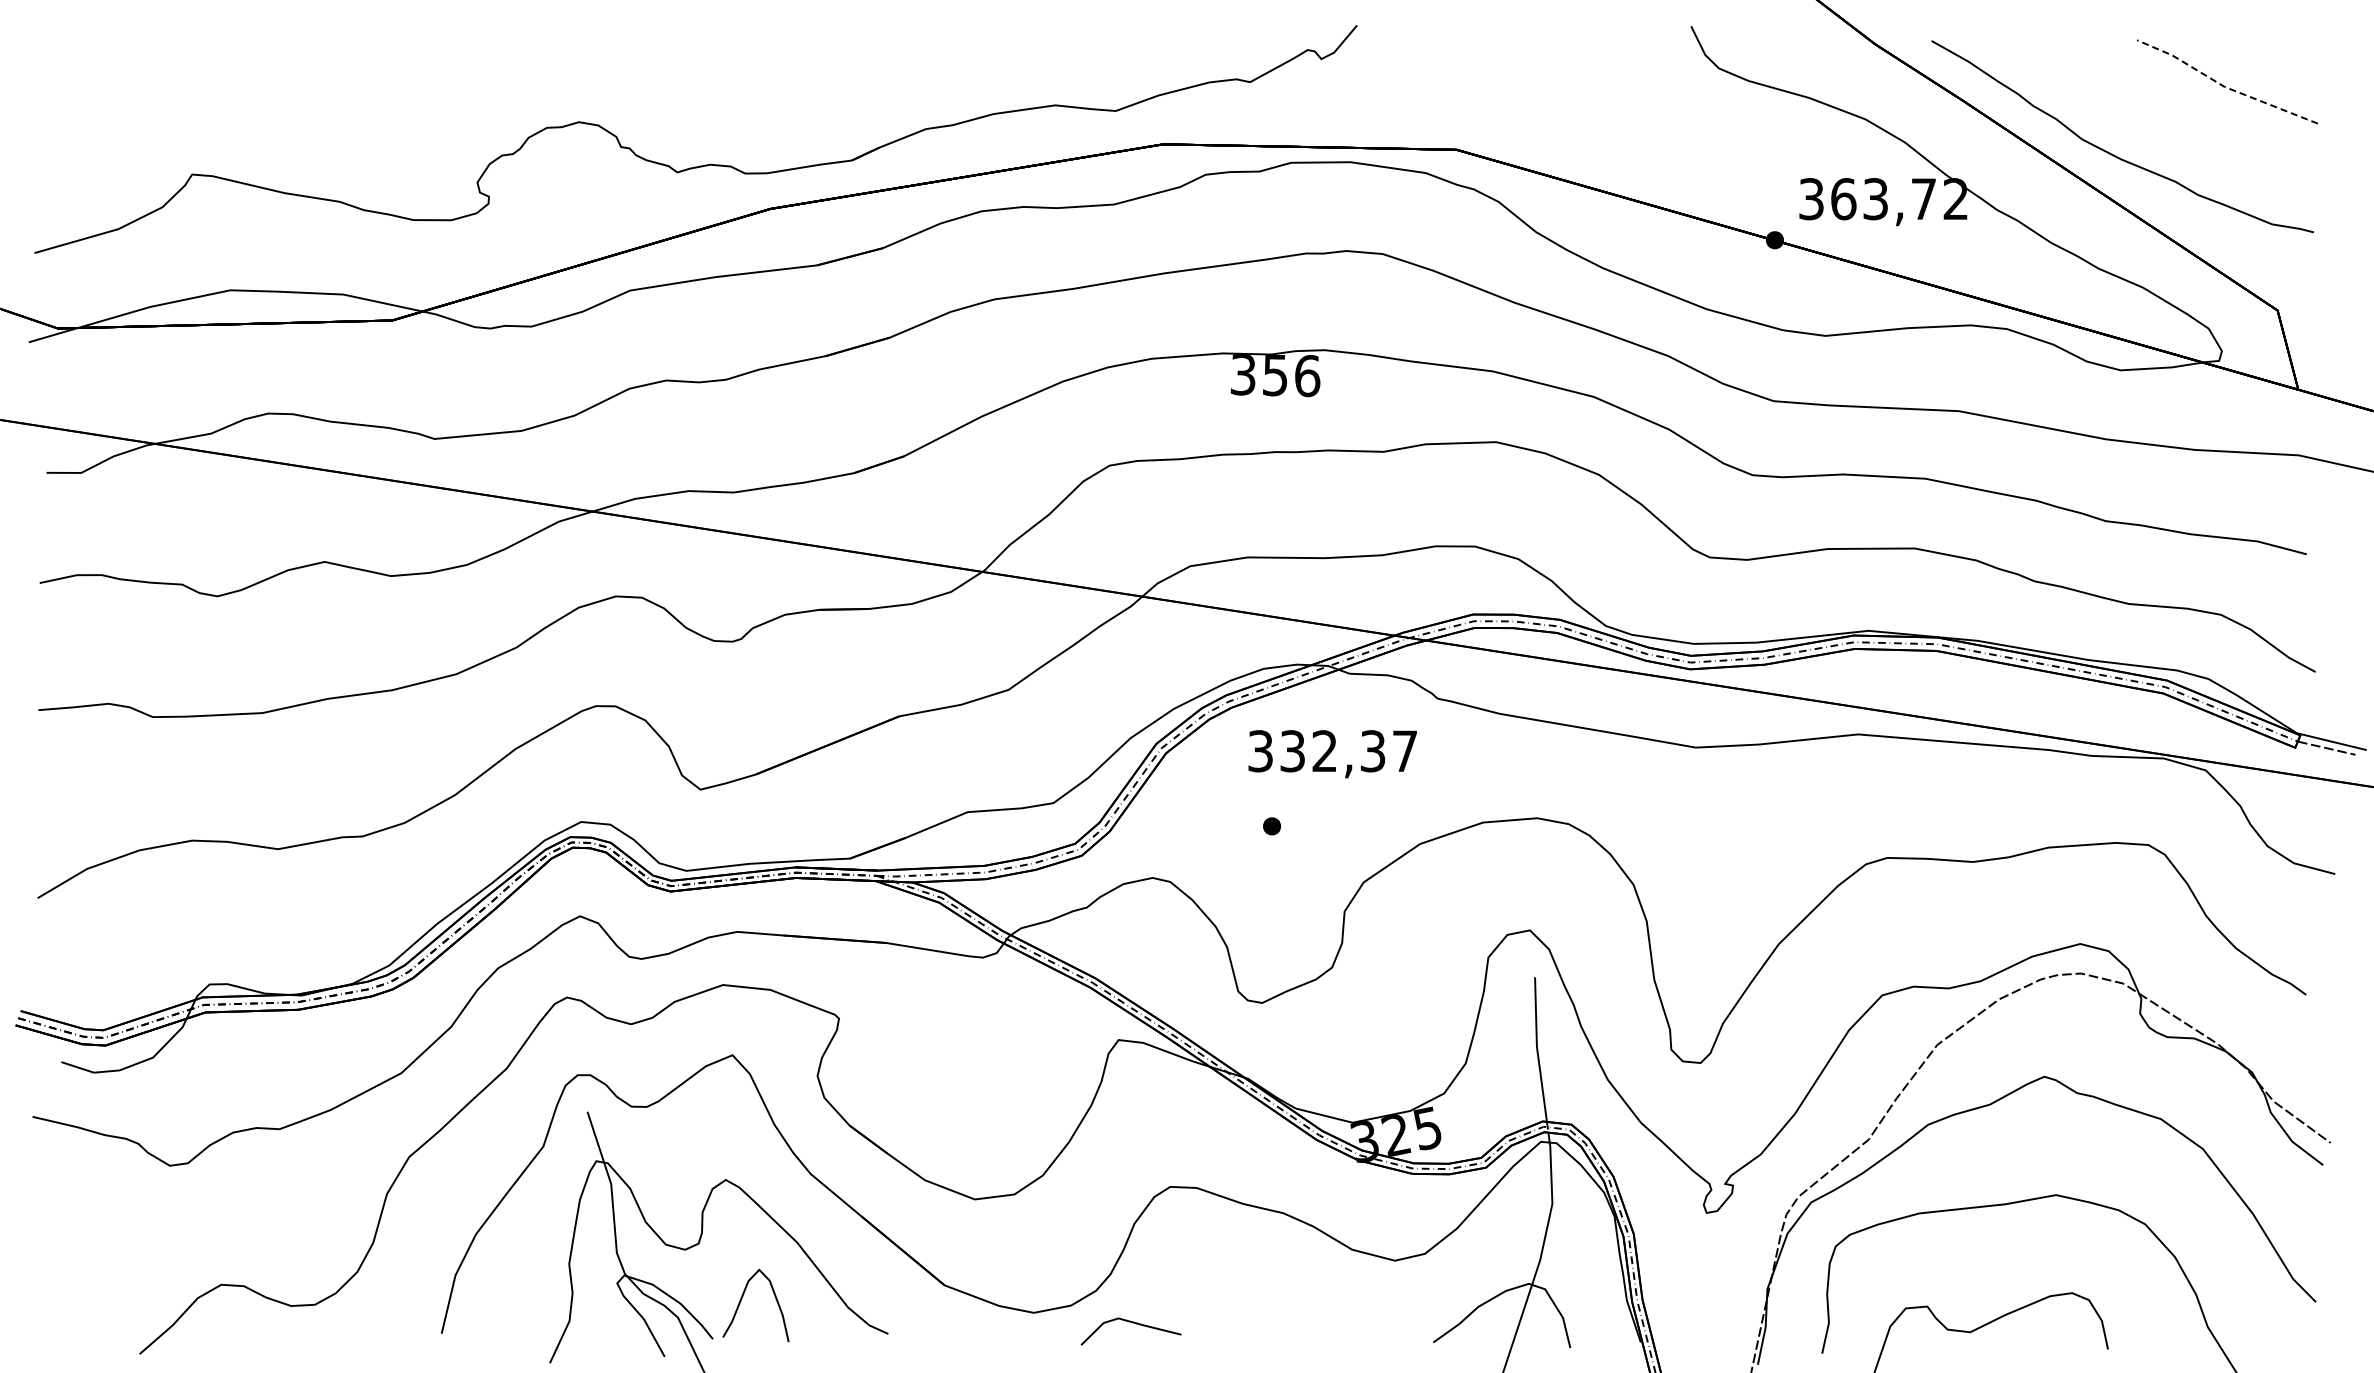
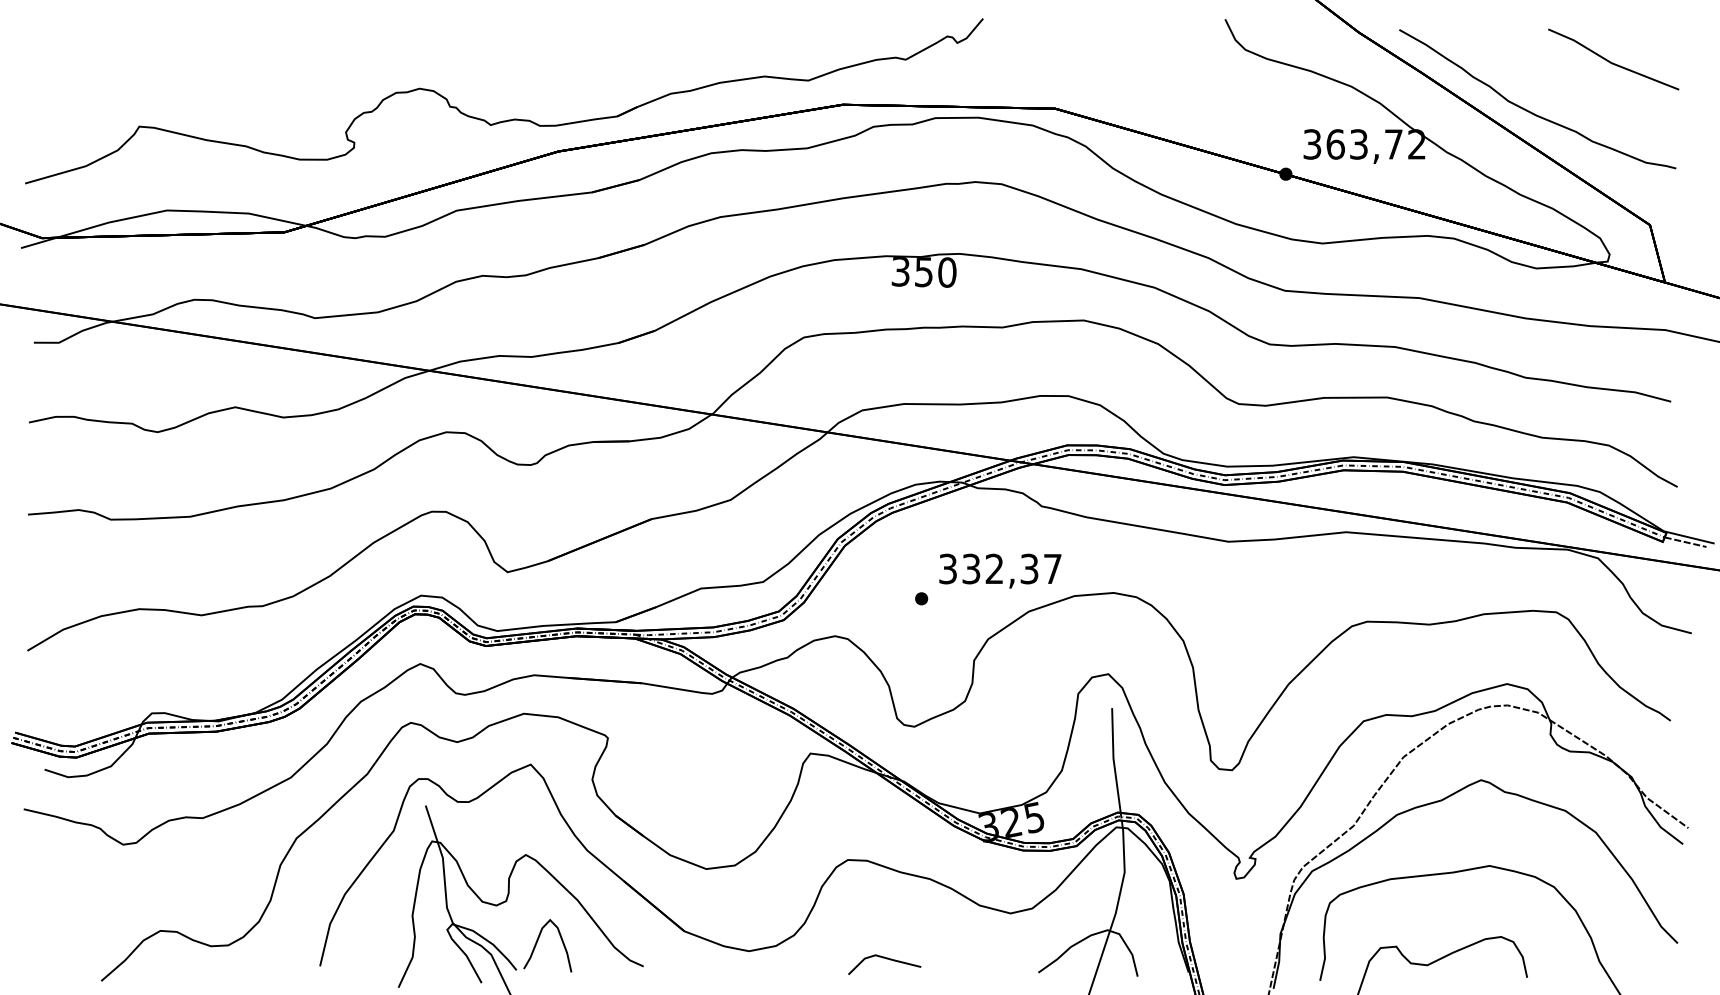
line: (2224, 86) -> (1611, 62), dashed -> solid
text: (1307, 375) -> (947, 272), 356 -> 350
text: (1332, 754) -> (1000, 571), moved
line: (1132, 1323) -> (885, 958), moved

